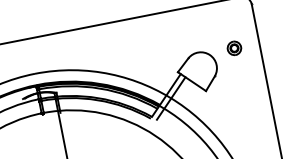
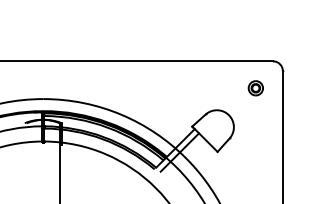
part: (234, 48) -> (255, 88), moved

